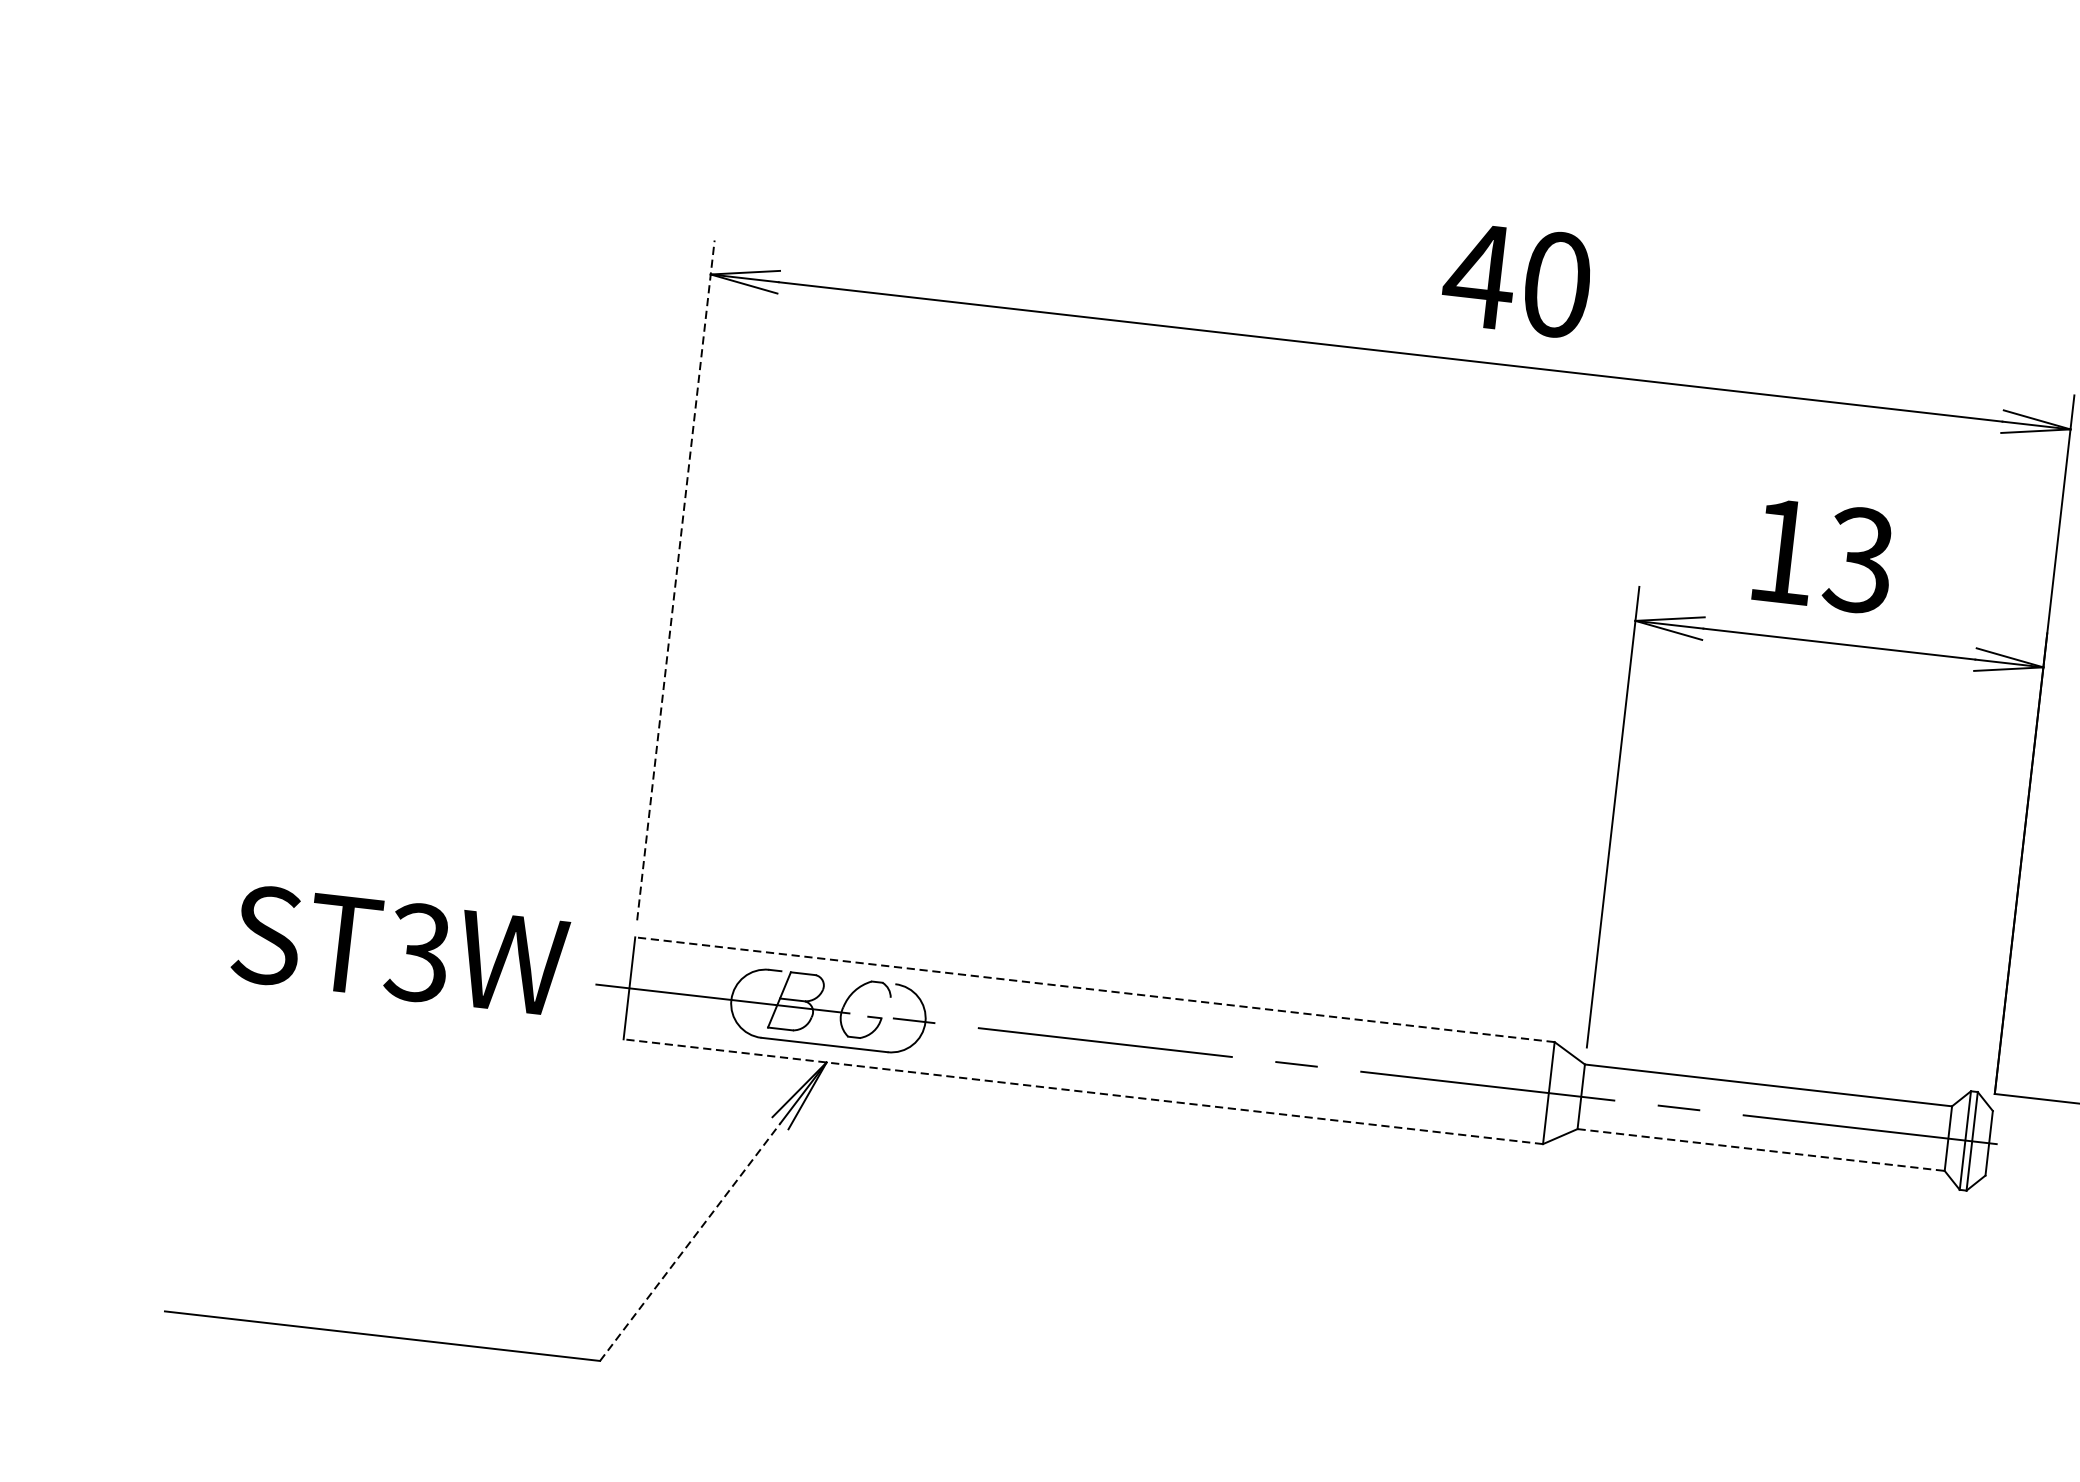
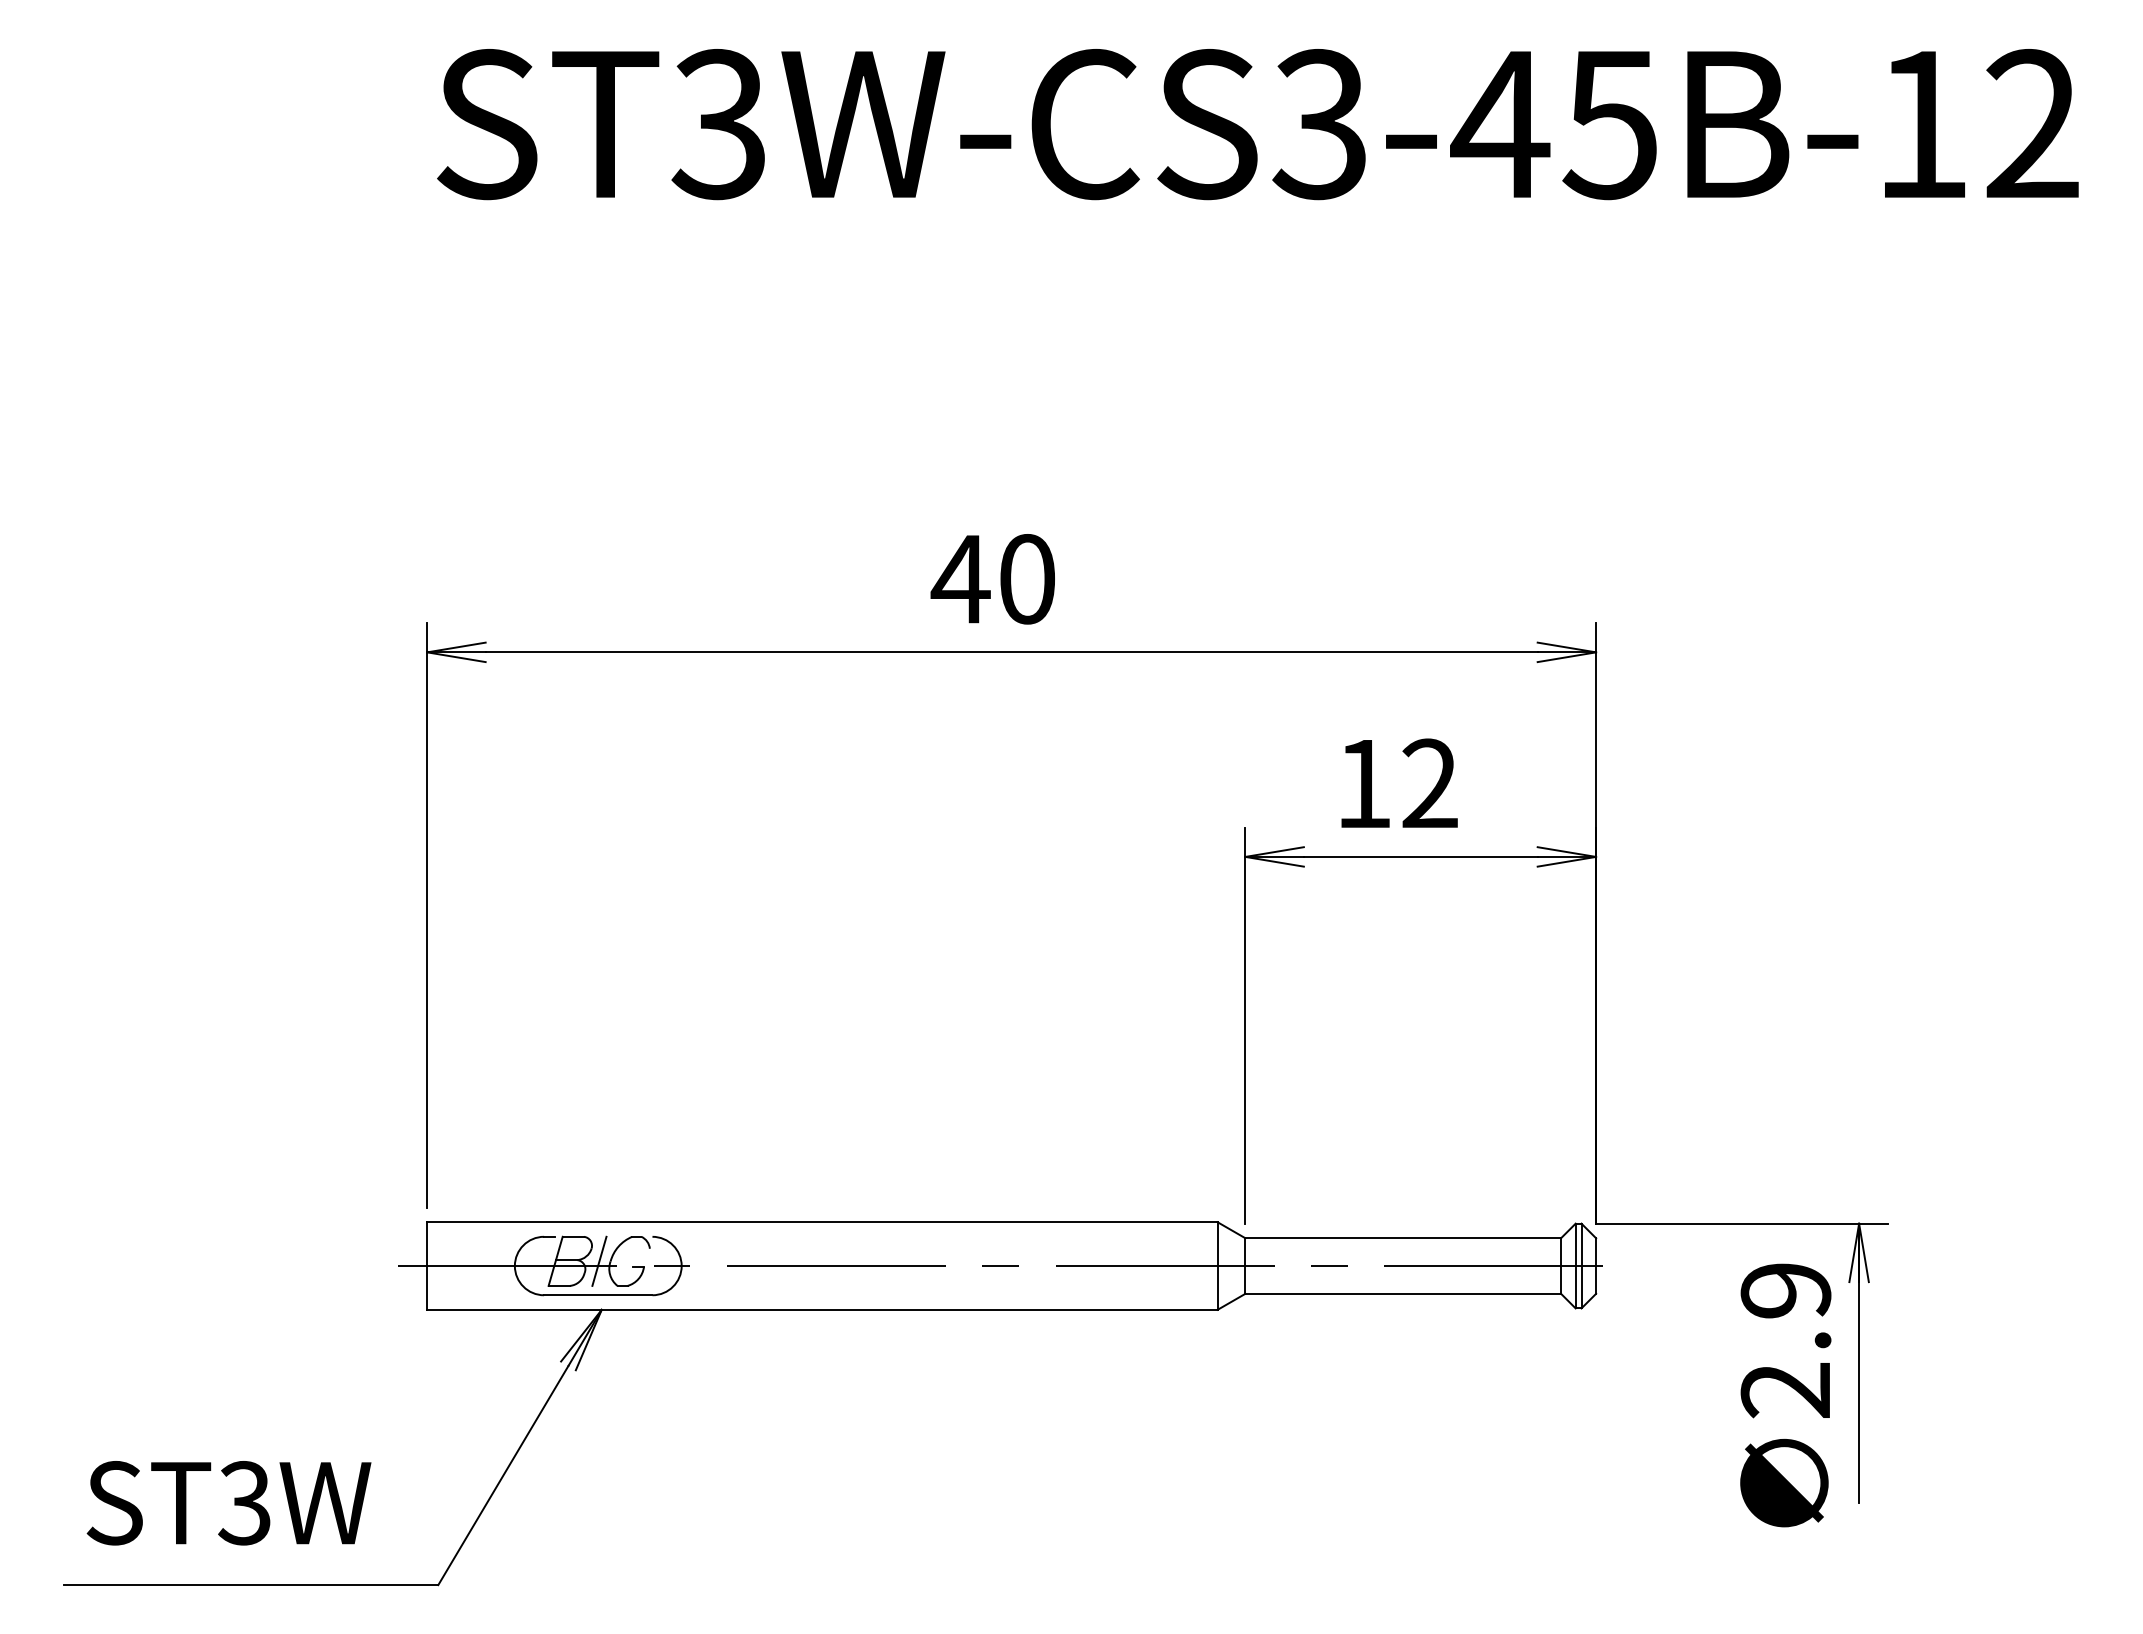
text: (1516, 280) -> (992, 579), moved
text: (1859, 559) -> (1429, 783), 13 -> 12
line: (676, 579) -> (427, 914), dashed -> solid
text: (399, 950) -> (228, 1503), moved
line: (1093, 989) -> (821, 1222), dashed -> solid
line: (830, 1004) -> (599, 1260), added
line: (1082, 1091) -> (821, 1309), dashed -> solid
line: (1761, 1149) -> (1403, 1293), dashed -> solid
line: (690, 1242) -> (503, 1475), dashed -> solid

